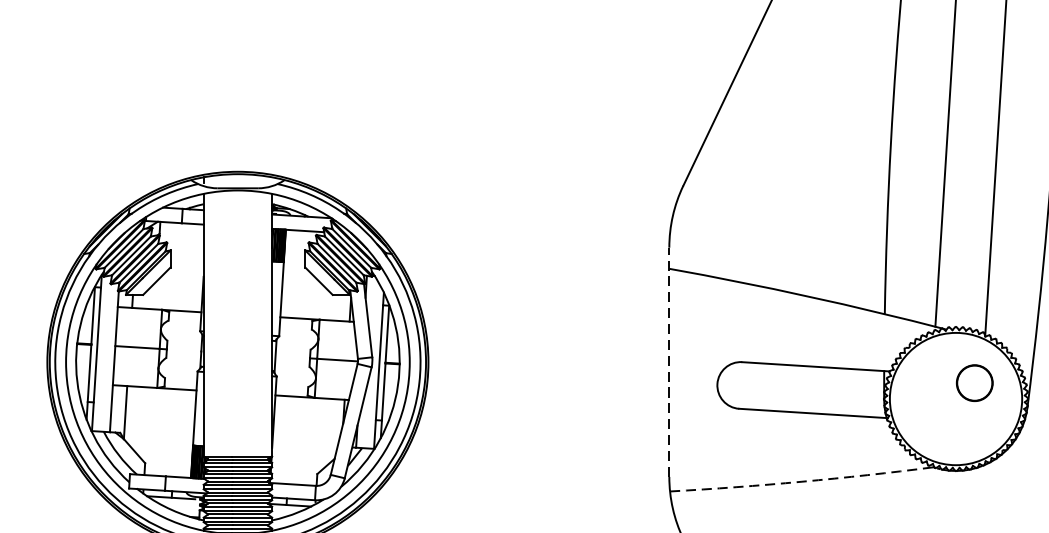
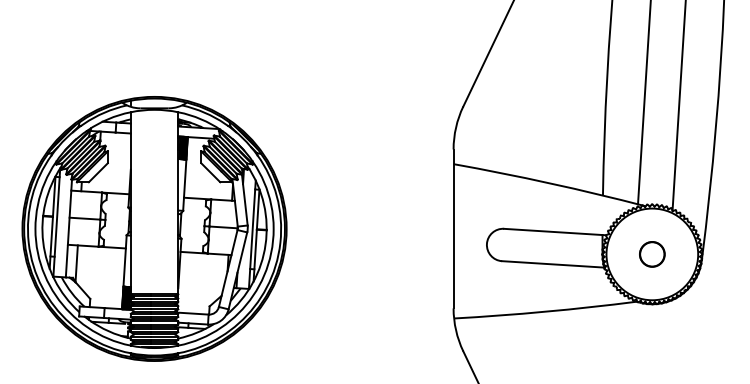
line: (669, 361) -> (453, 228), dashed -> solid
circle: (975, 383) -> (652, 254), moved
arc: (801, 481) -> (545, 311), dashed -> solid

